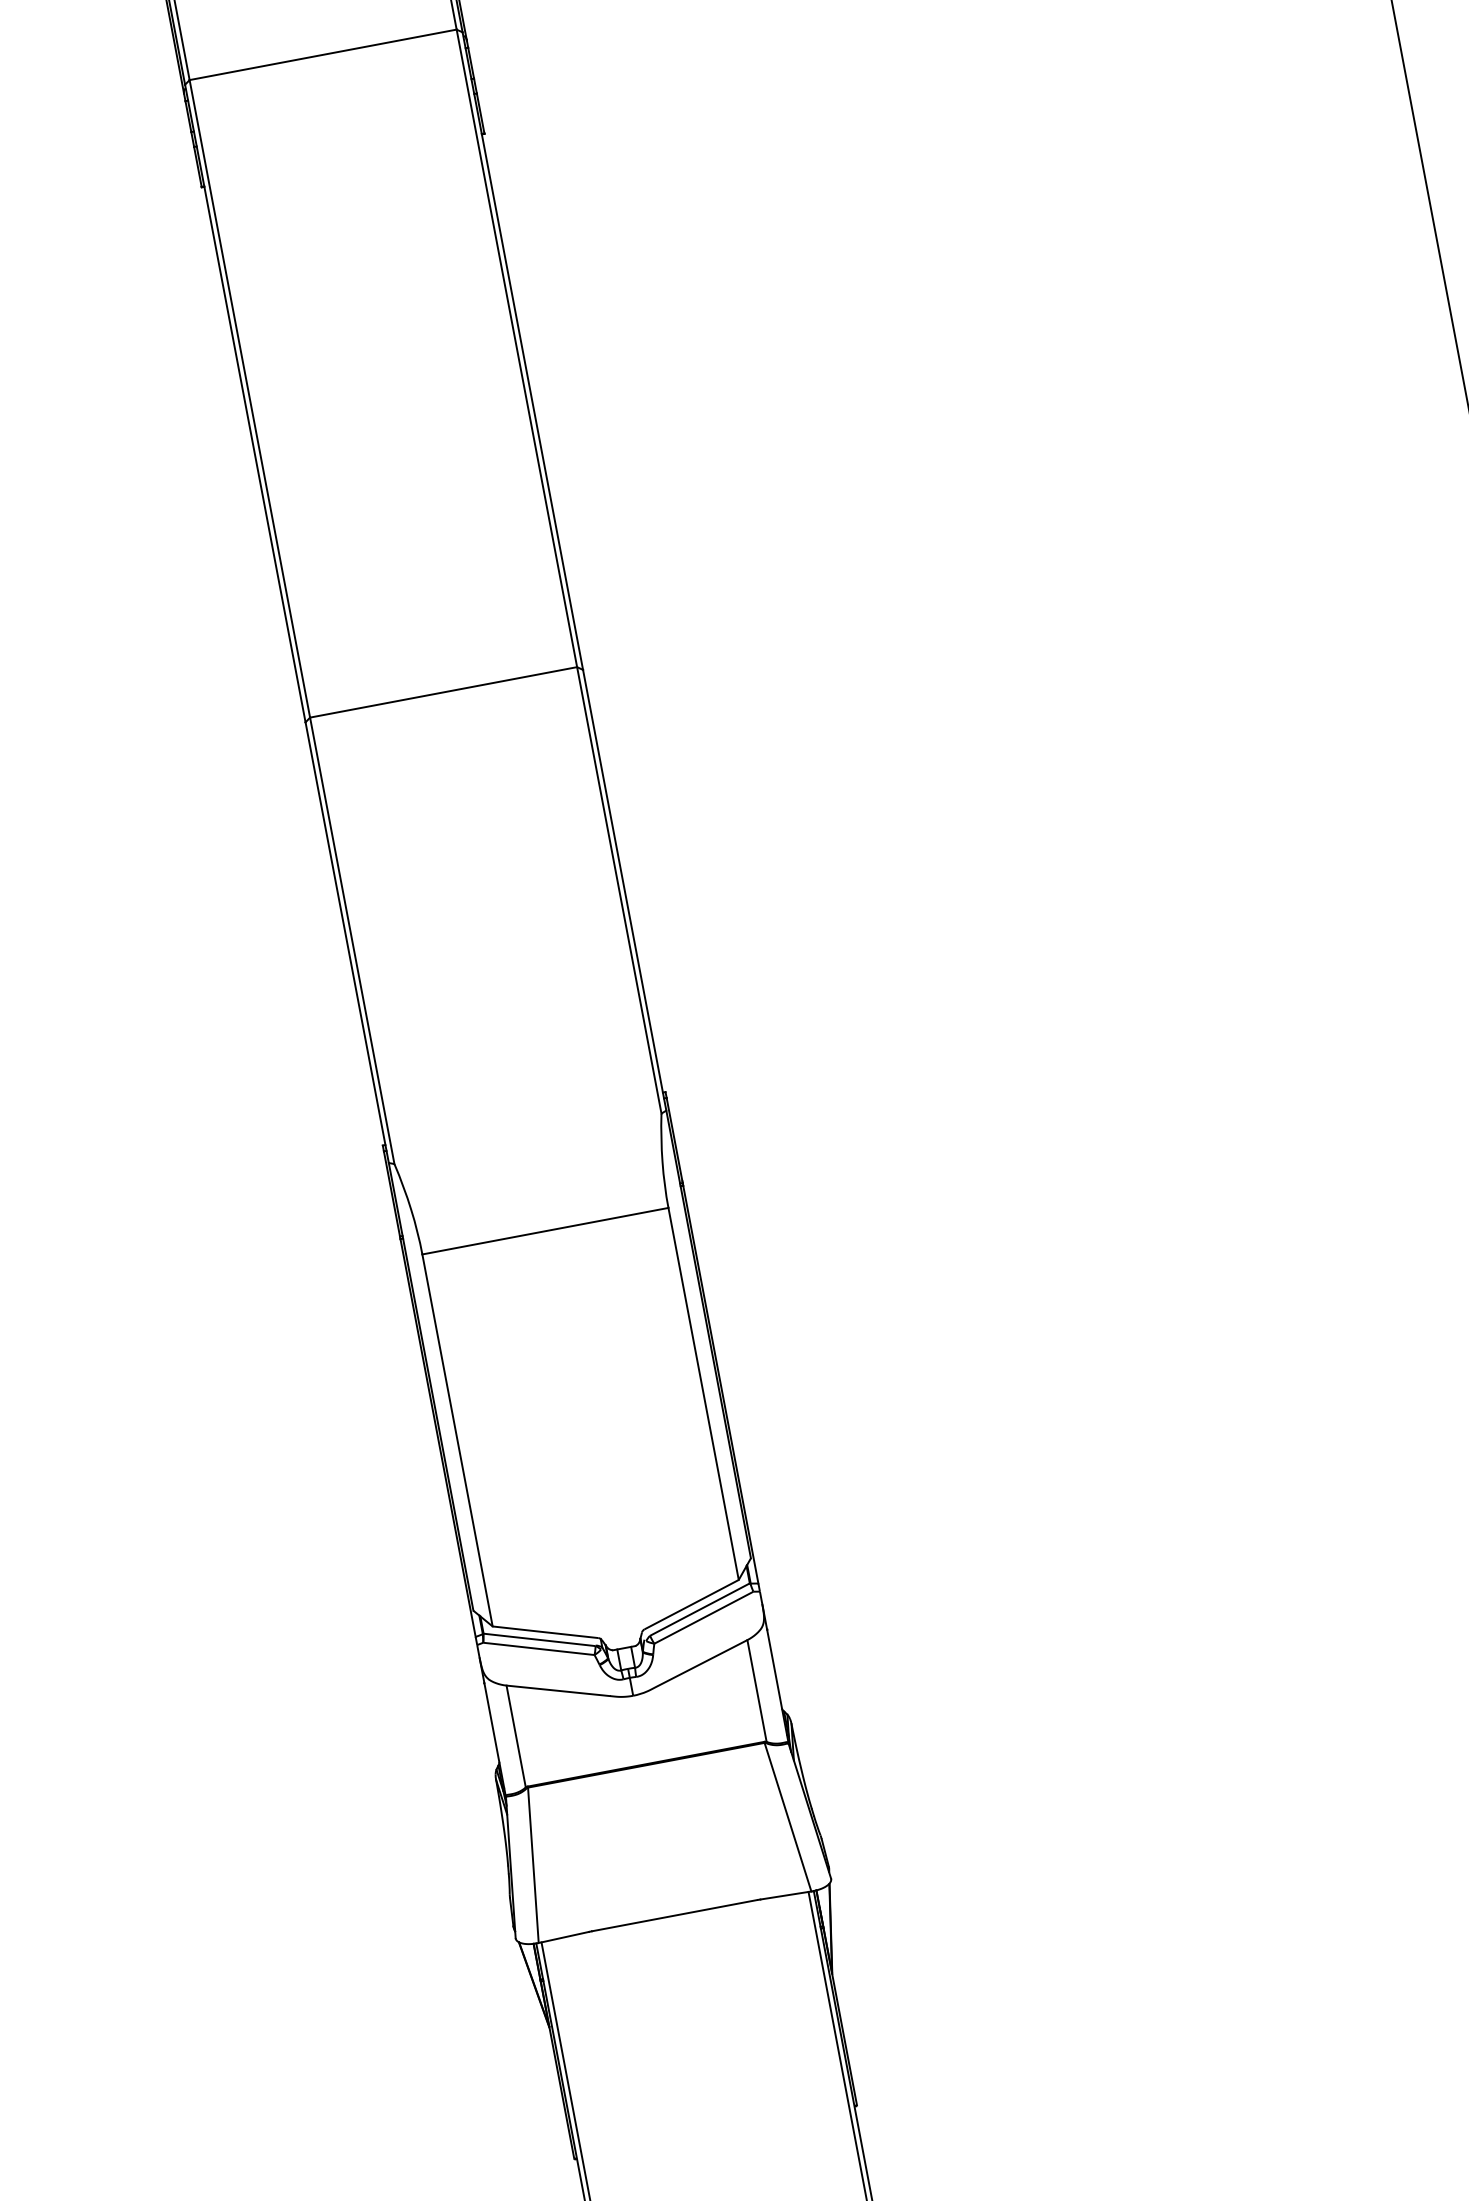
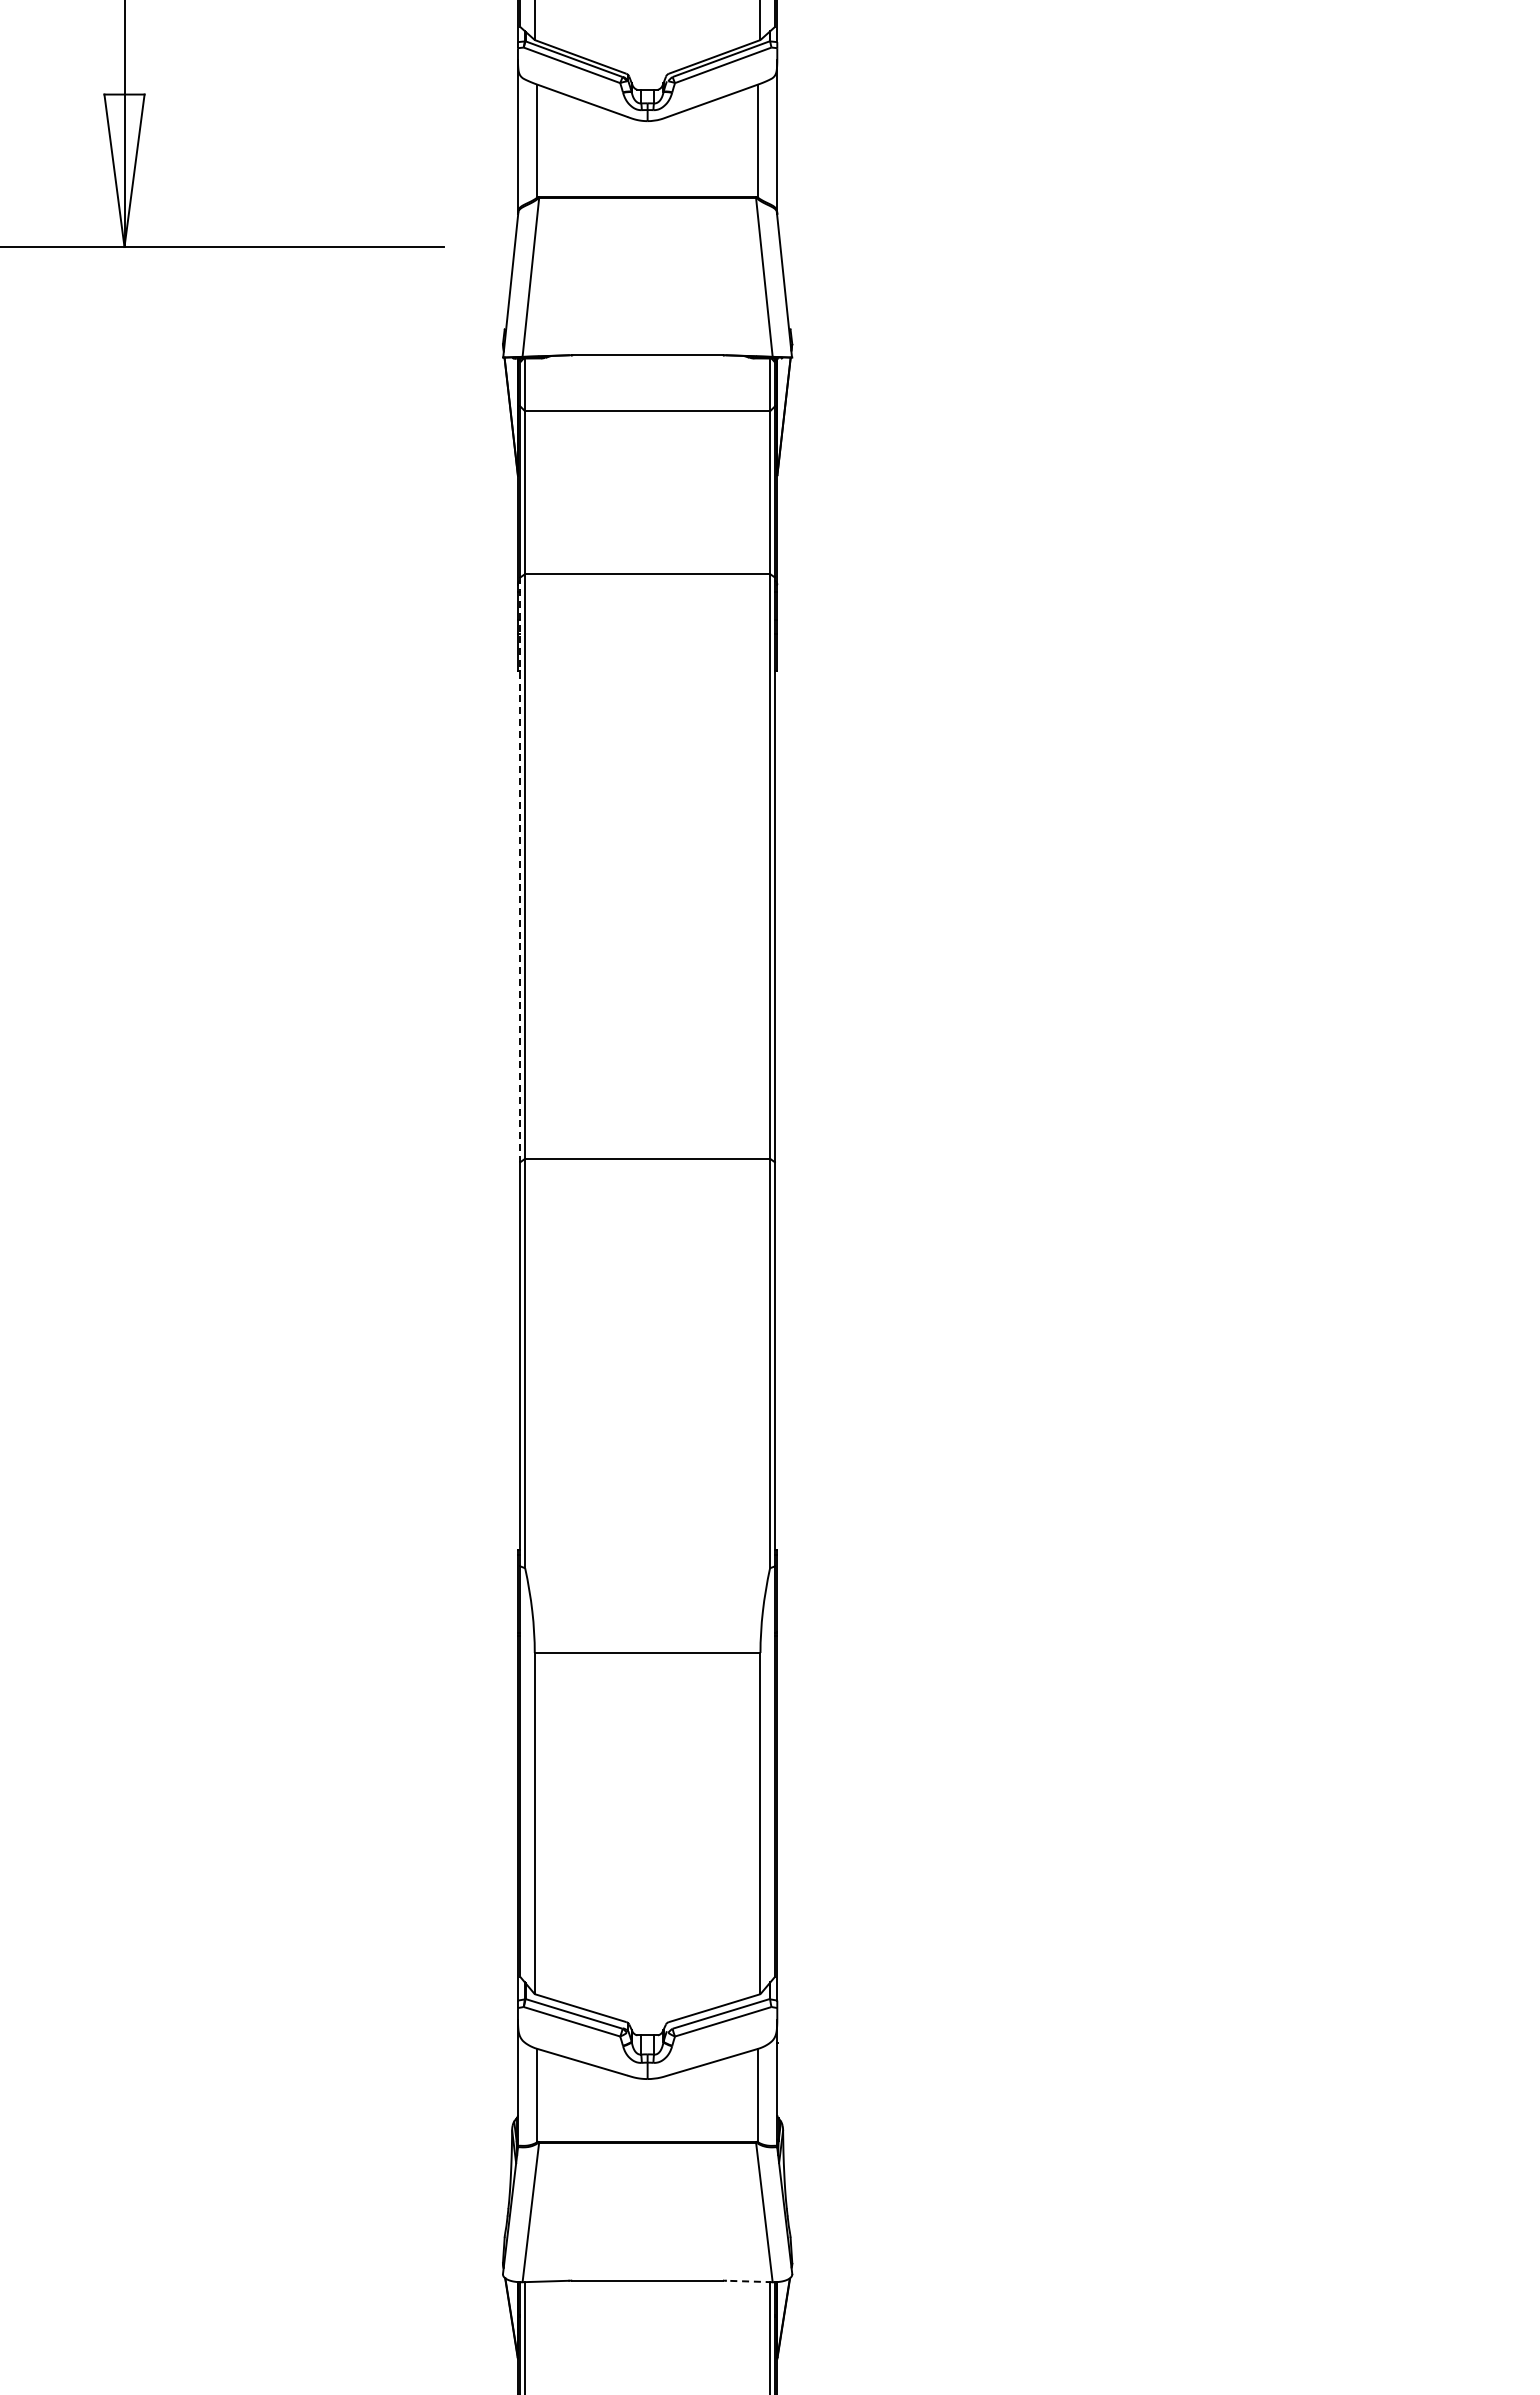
line: (245, 404) -> (520, 870), solid -> dashed
line: (785, 1895) -> (749, 2281), solid -> dashed

